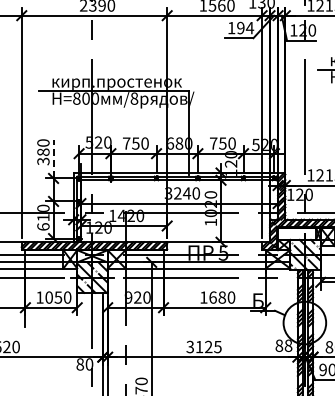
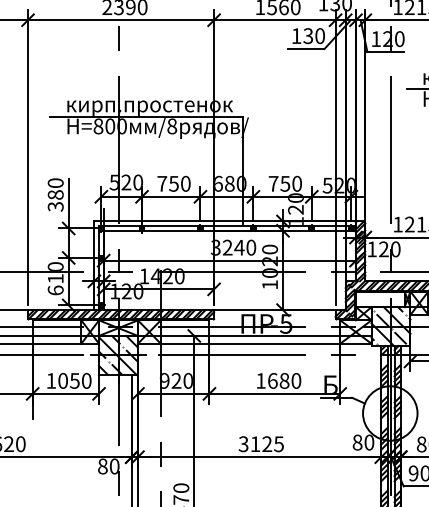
text: (245, 27) -> (314, 35), 194 -> 130
line: (53, 158) -> (68, 202), dashed -> solid
text: (288, 346) -> (369, 443), 88 -> 80

